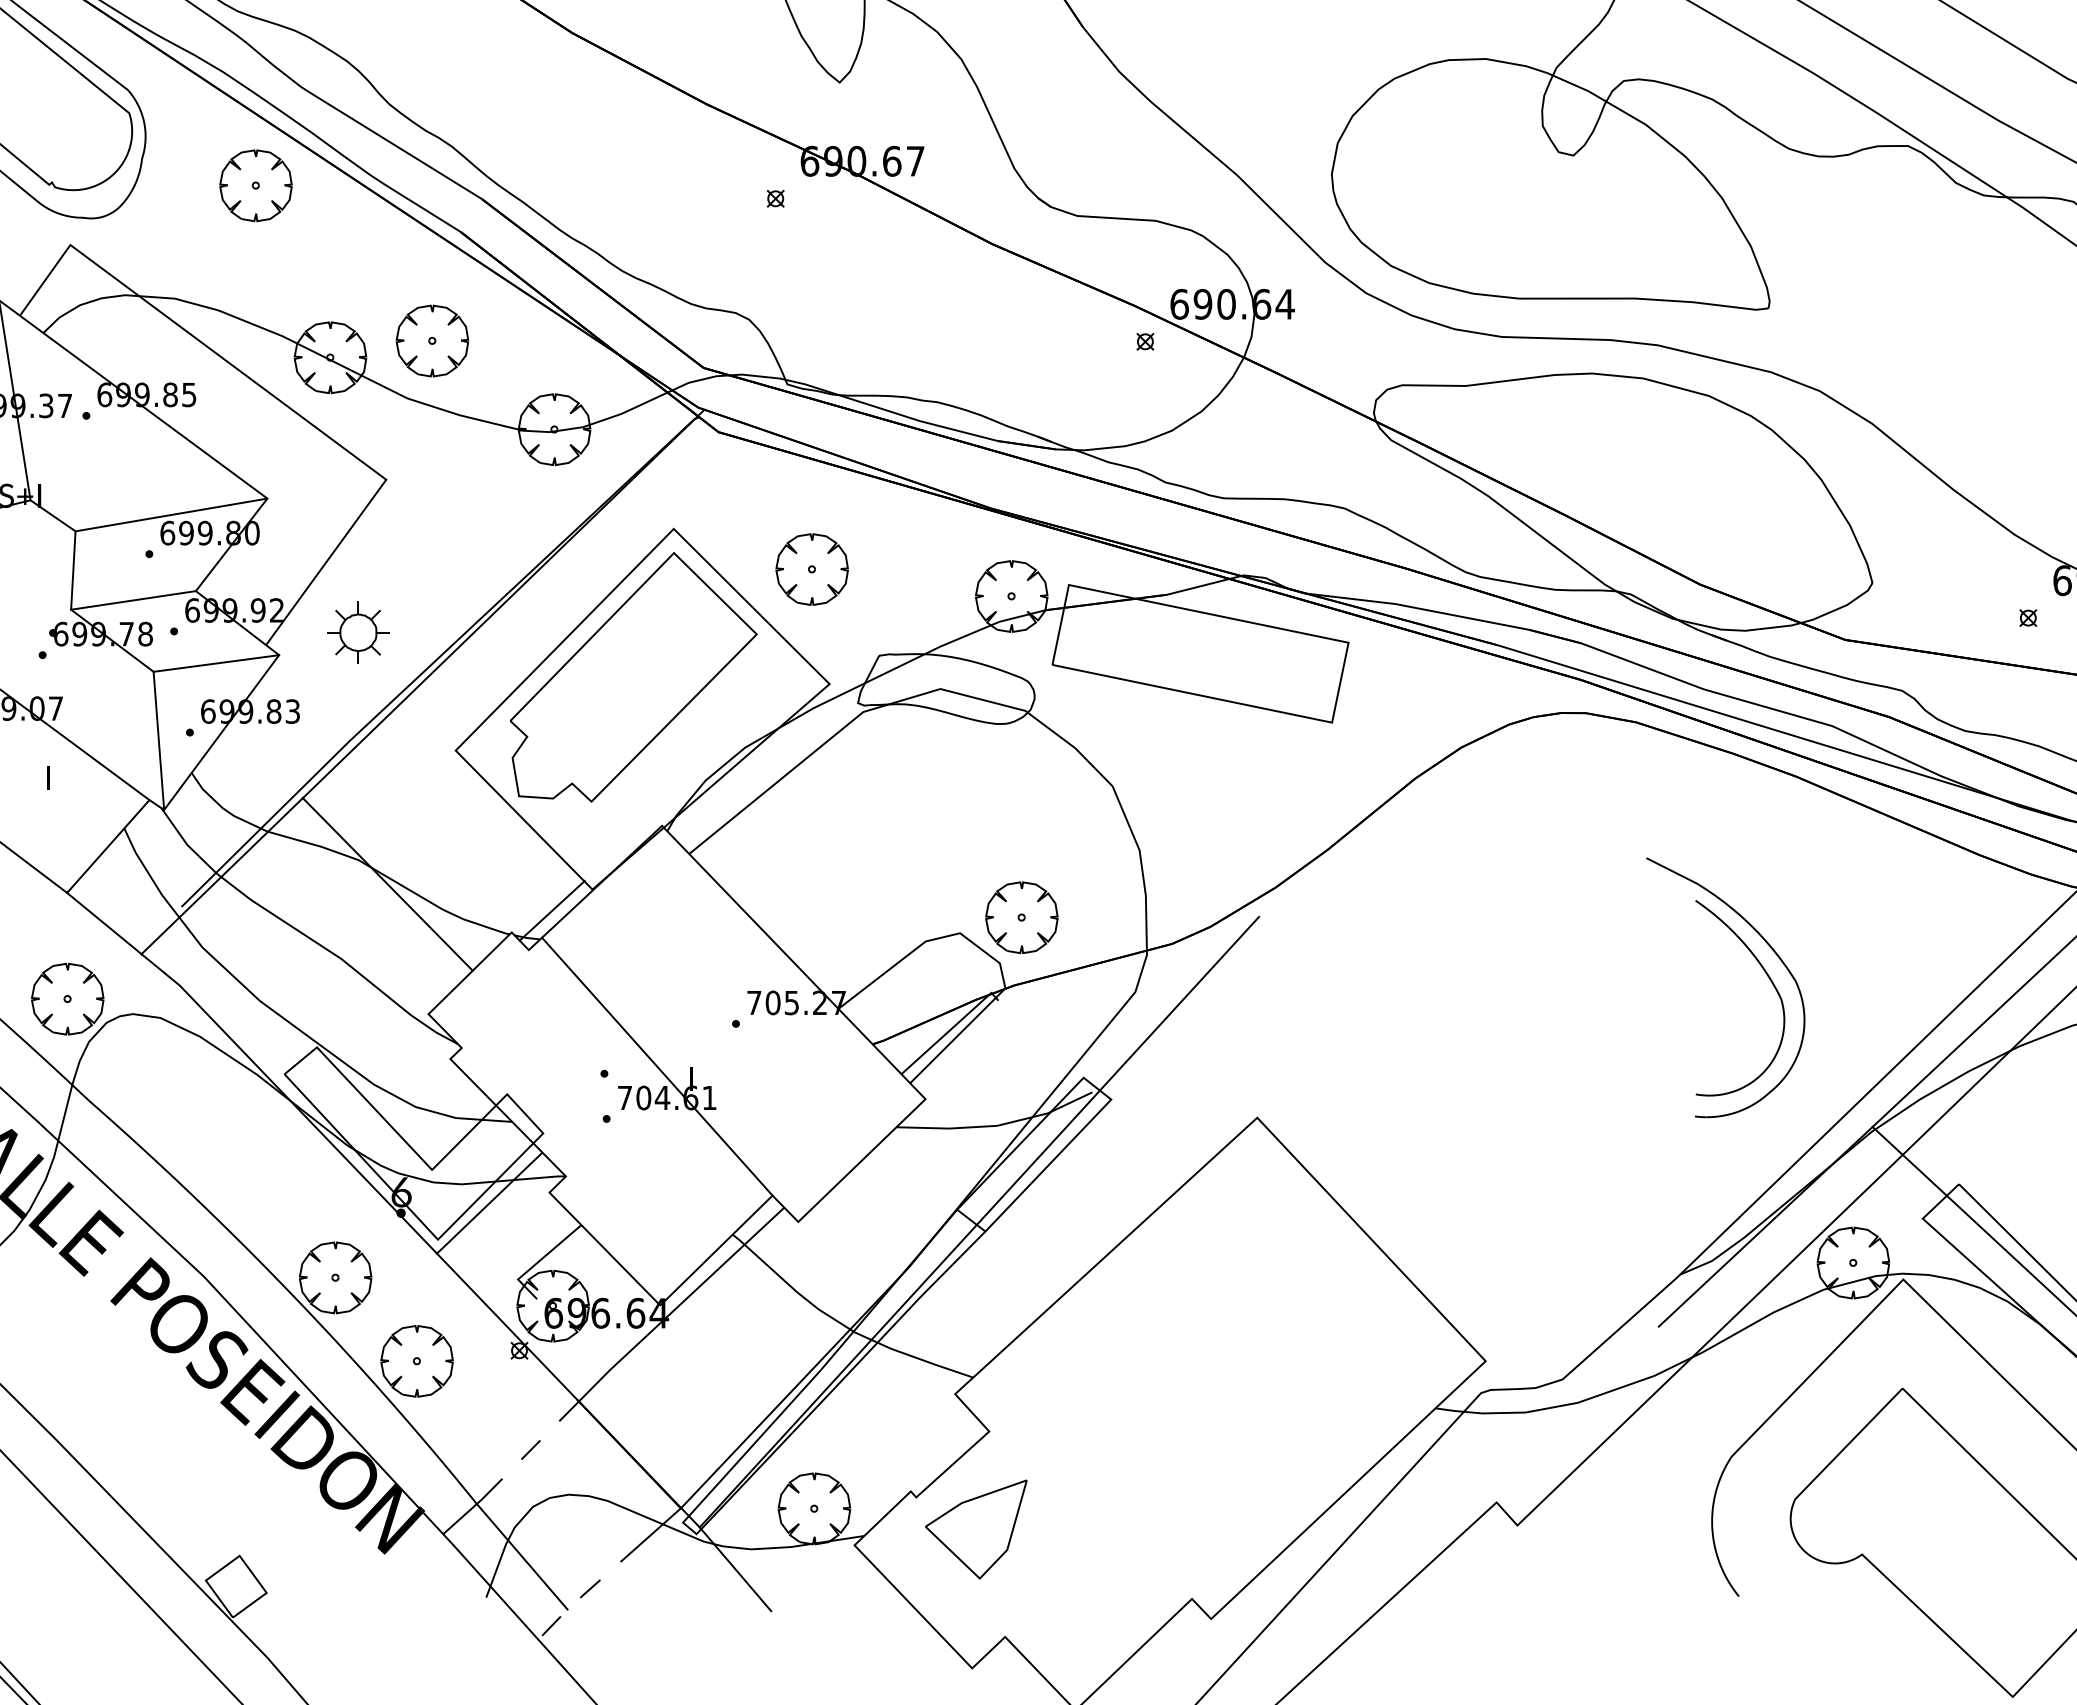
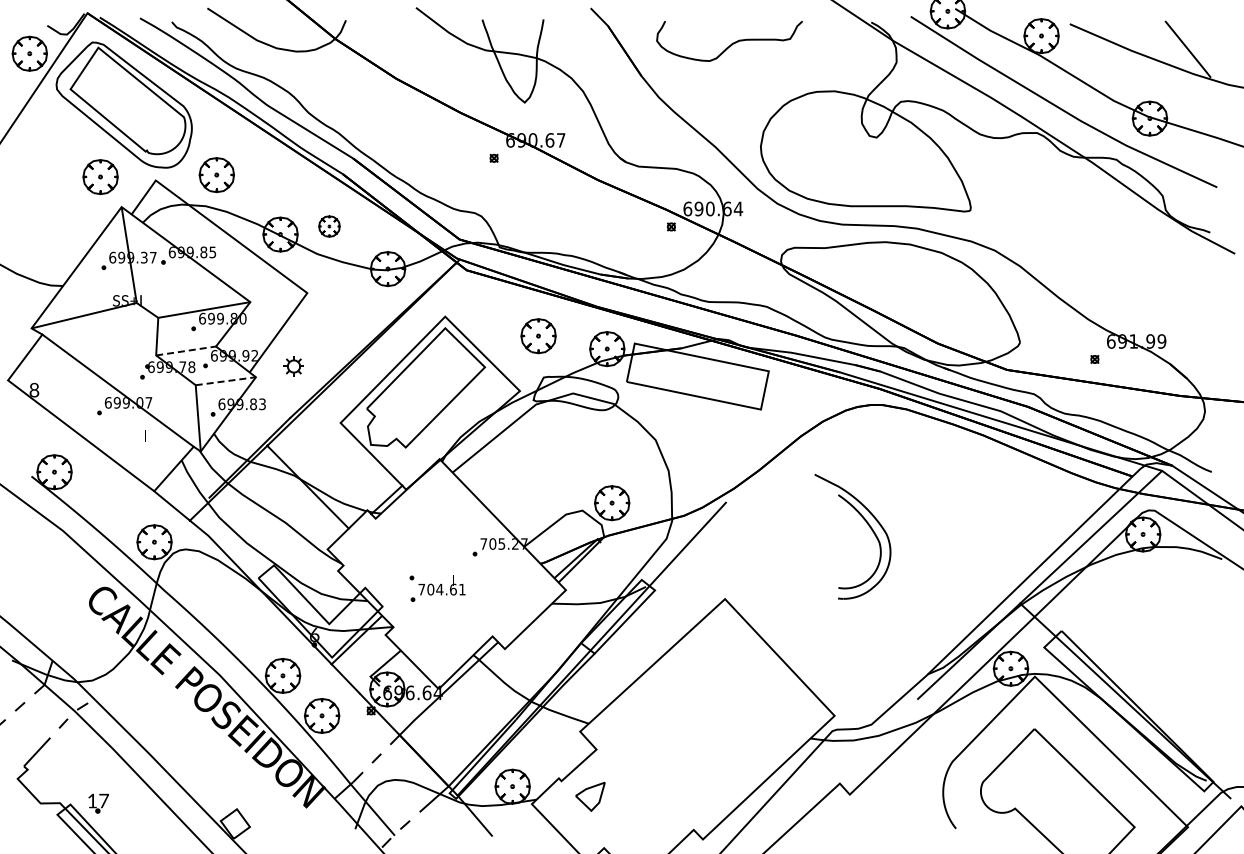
part: (255, 186) -> (216, 175), moved
part: (432, 340) -> (329, 226), size x0.6
part: (811, 570) -> (538, 336), moved
line: (134, 599) -> (186, 350), solid -> dashed
part: (357, 632) -> (293, 366), size x0.7
line: (217, 664) -> (226, 381), solid -> dashed
part: (1754, 960) -> (866, 523), moved
line: (657, 1066) -> (437, 574), removed
part: (976, 1529) -> (590, 796), size x0.6

